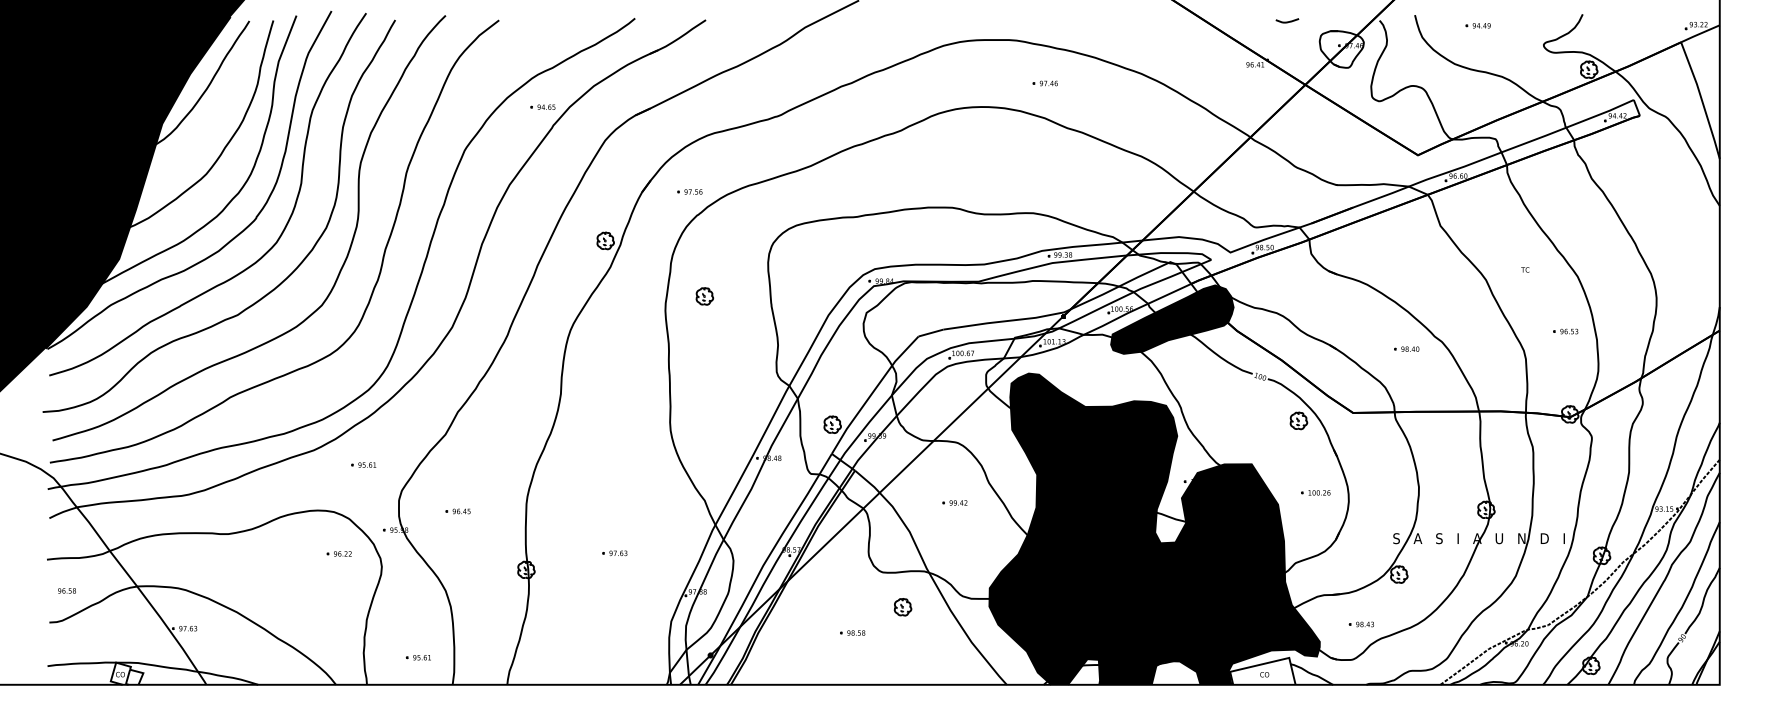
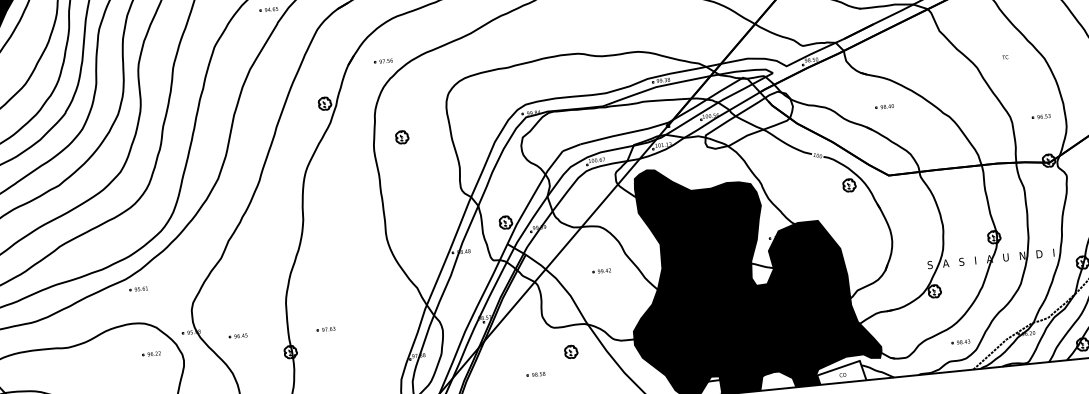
fill: (1172, 319) -> (748, 119), removed
part: (1565, 331) -> (1041, 116), moved
part: (1406, 348) -> (884, 106), moved
part: (363, 464) -> (138, 288), moved
part: (1315, 492) -> (866, 236), removed
part: (457, 511) -> (237, 336), moved
part: (614, 553) -> (325, 329), moved
part: (1360, 624) -> (960, 342), moved

